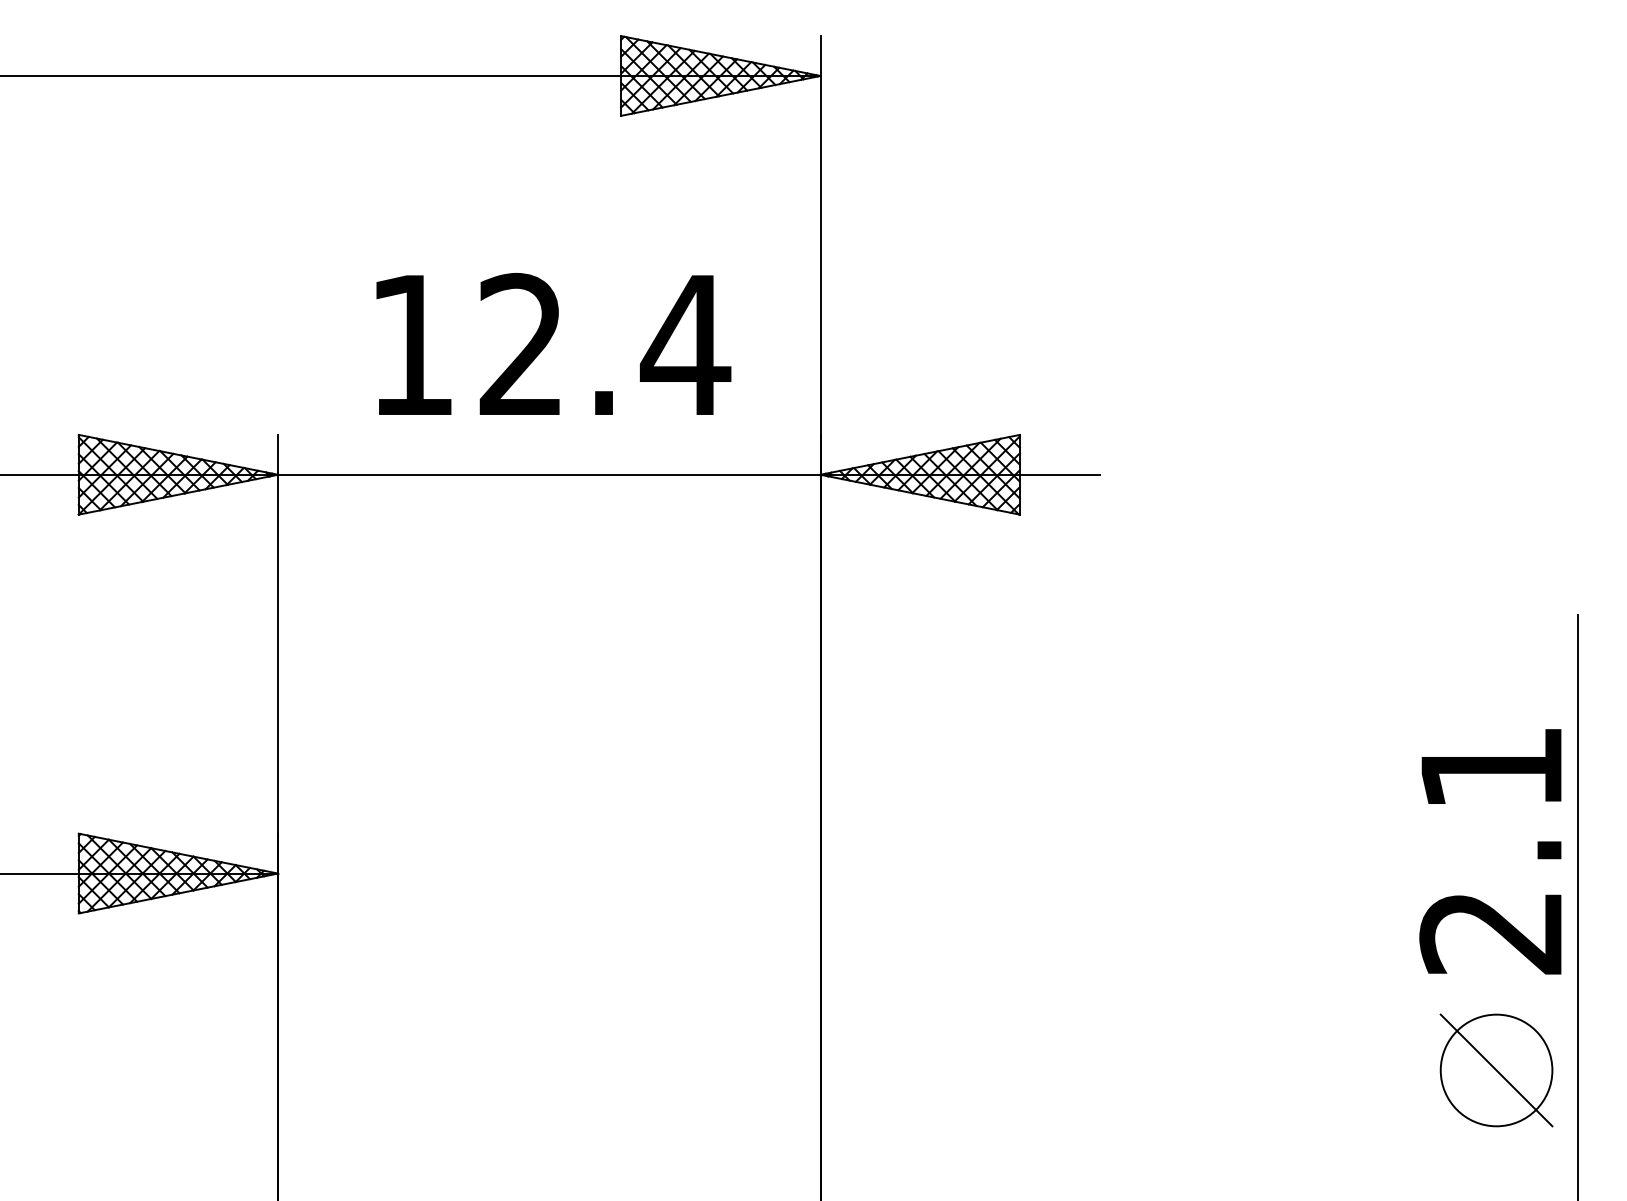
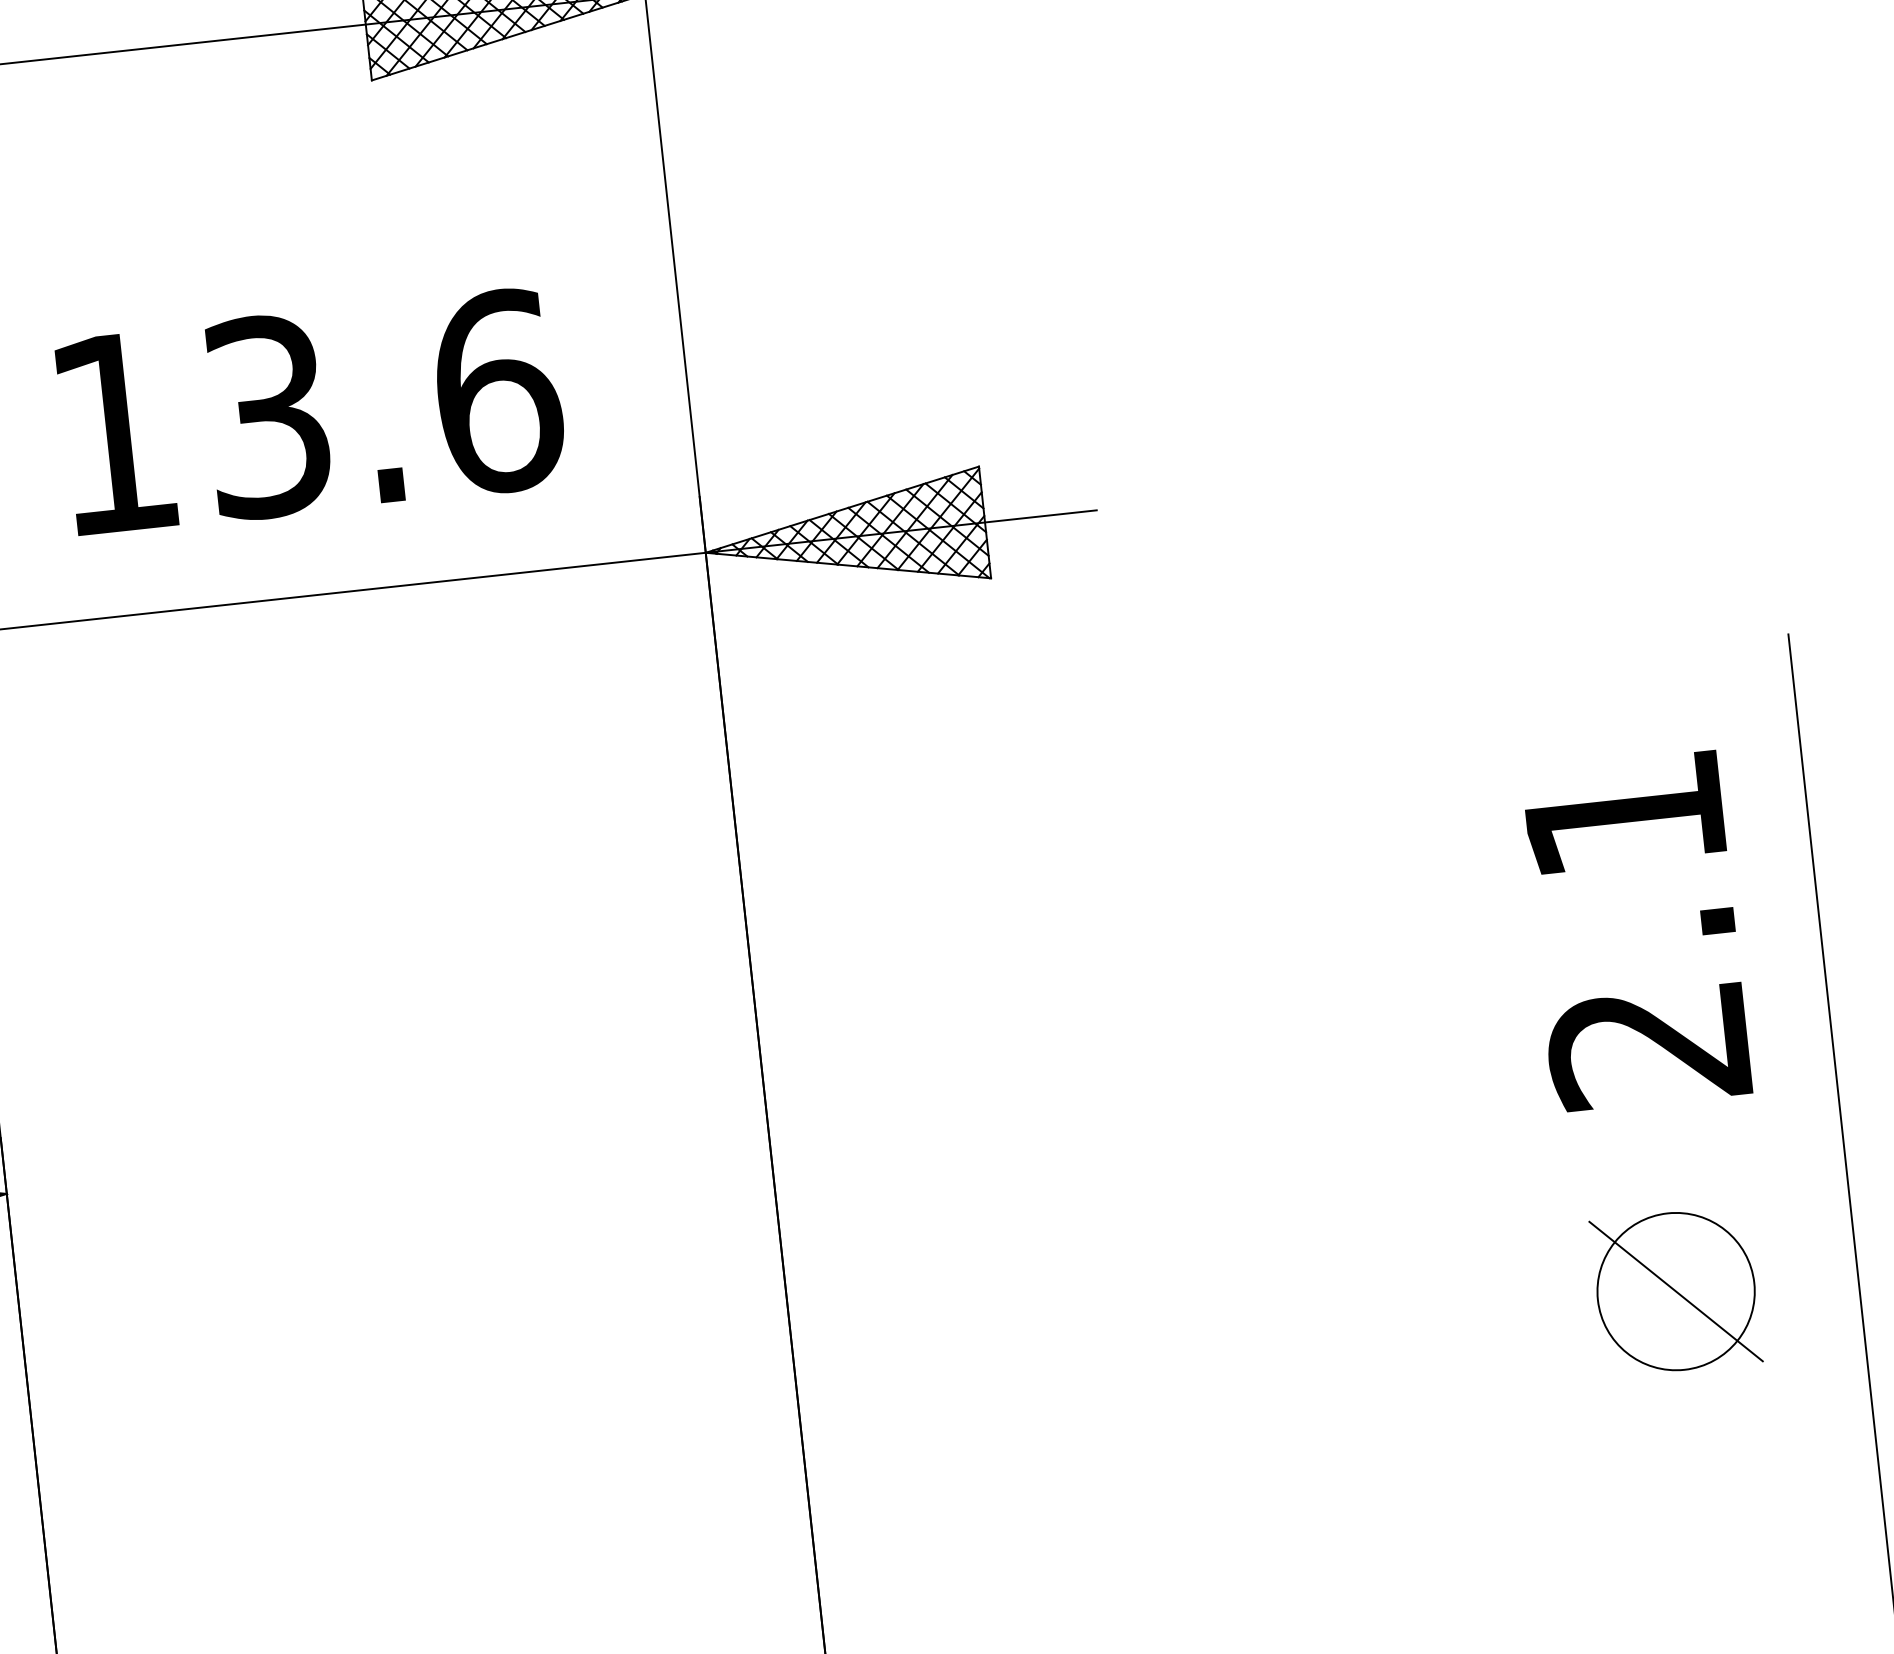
text: (605, 344) -> (384, 403), 12.4 -> 13.6
text: (1490, 851) -> (1635, 931), moved
part: (1496, 1070) -> (1676, 1291), moved

